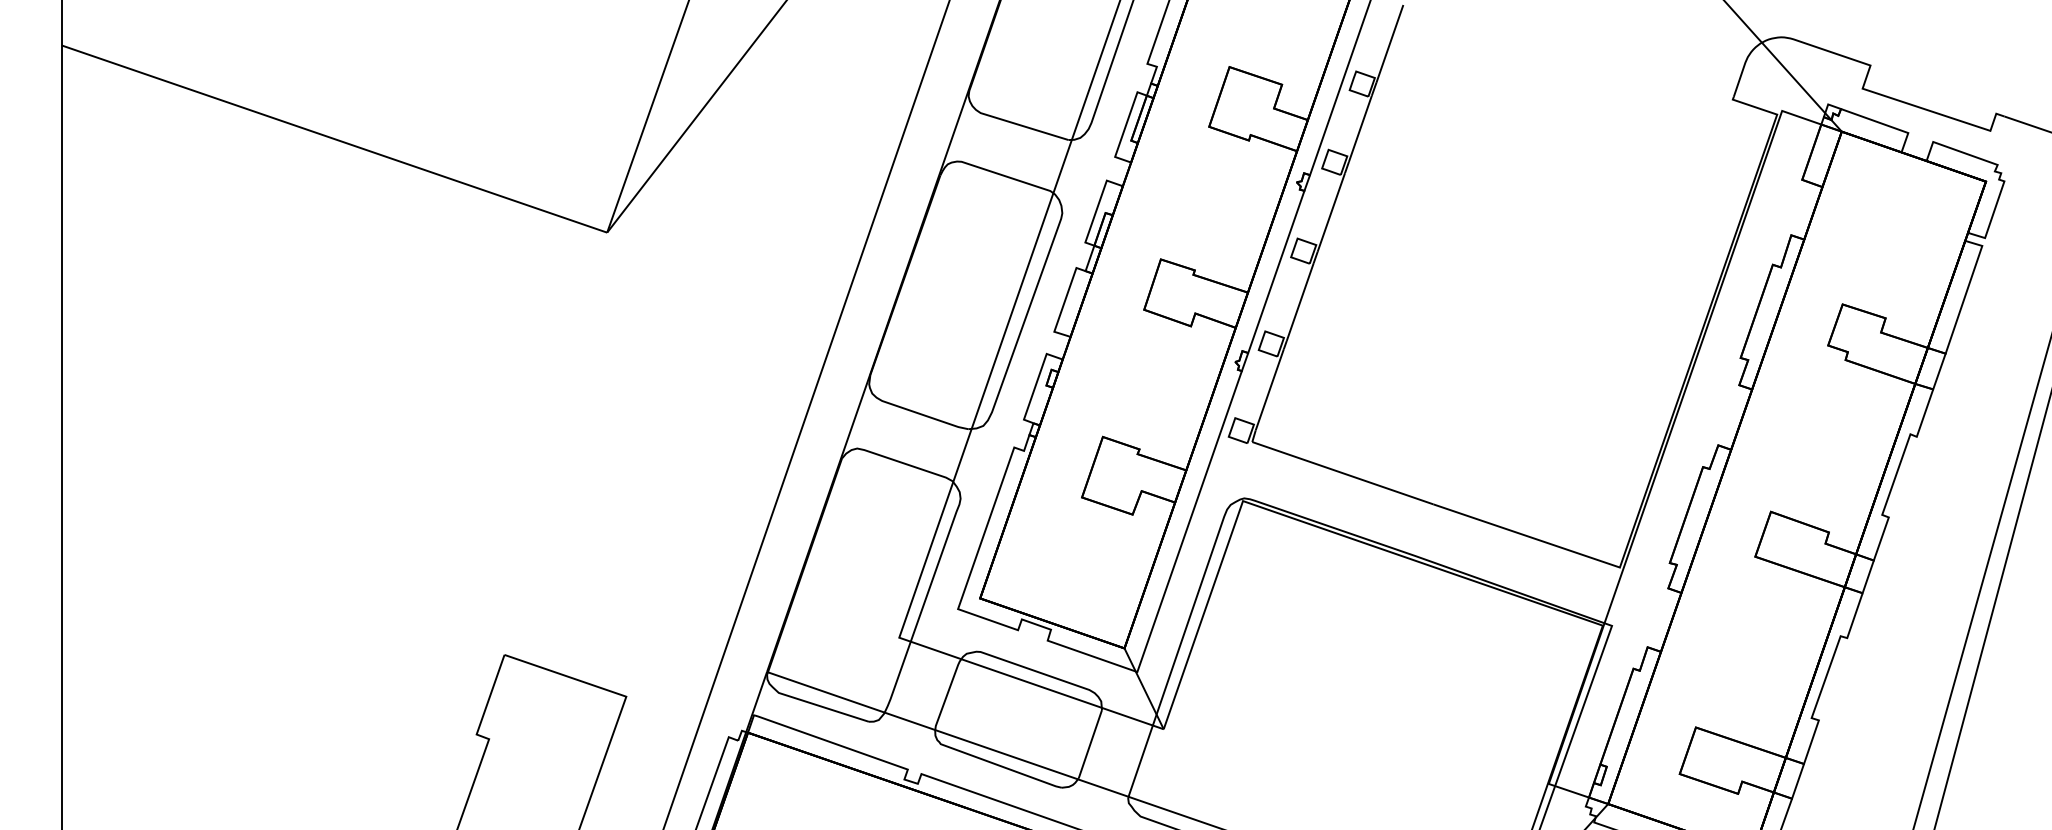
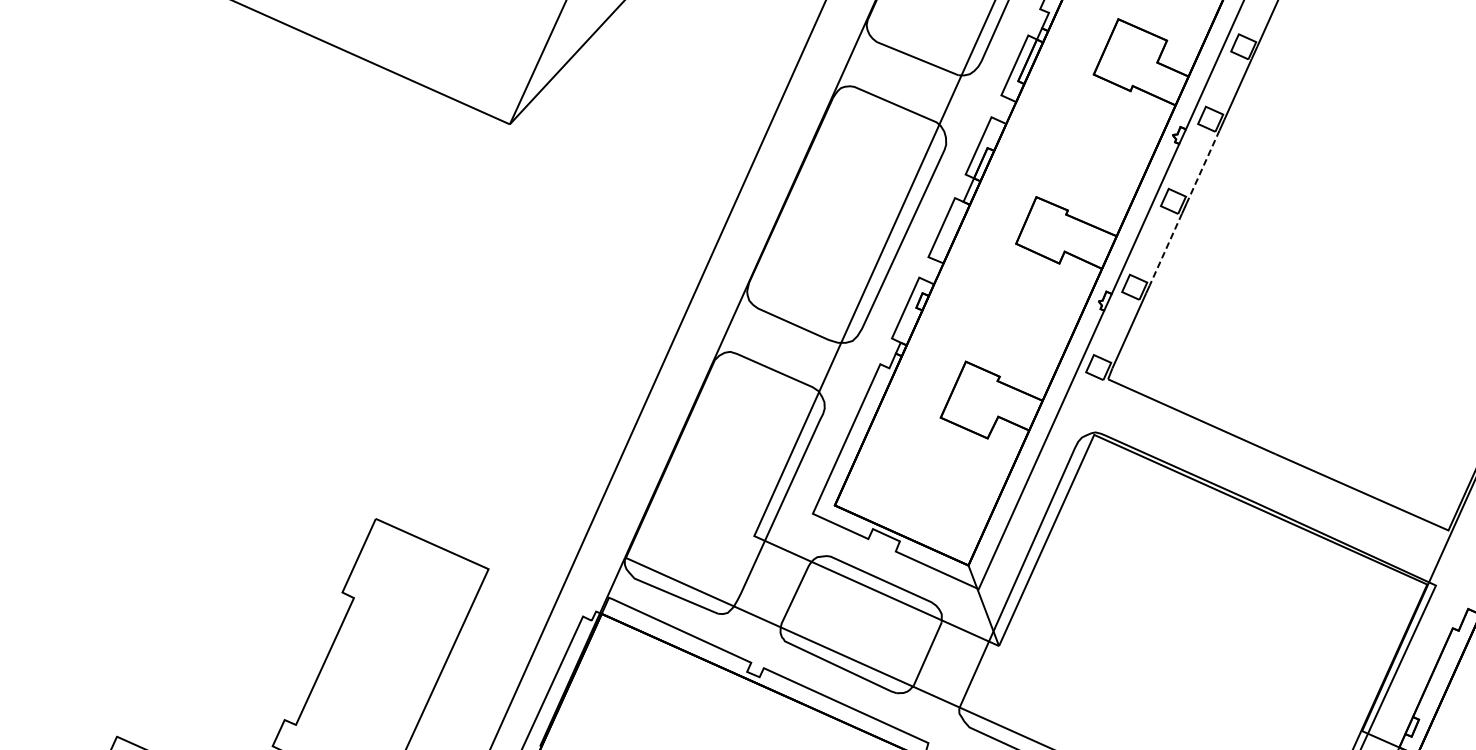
line: (1331, 212) -> (1203, 166), solid -> dashed
line: (1300, 302) -> (1166, 250), solid -> dashed

